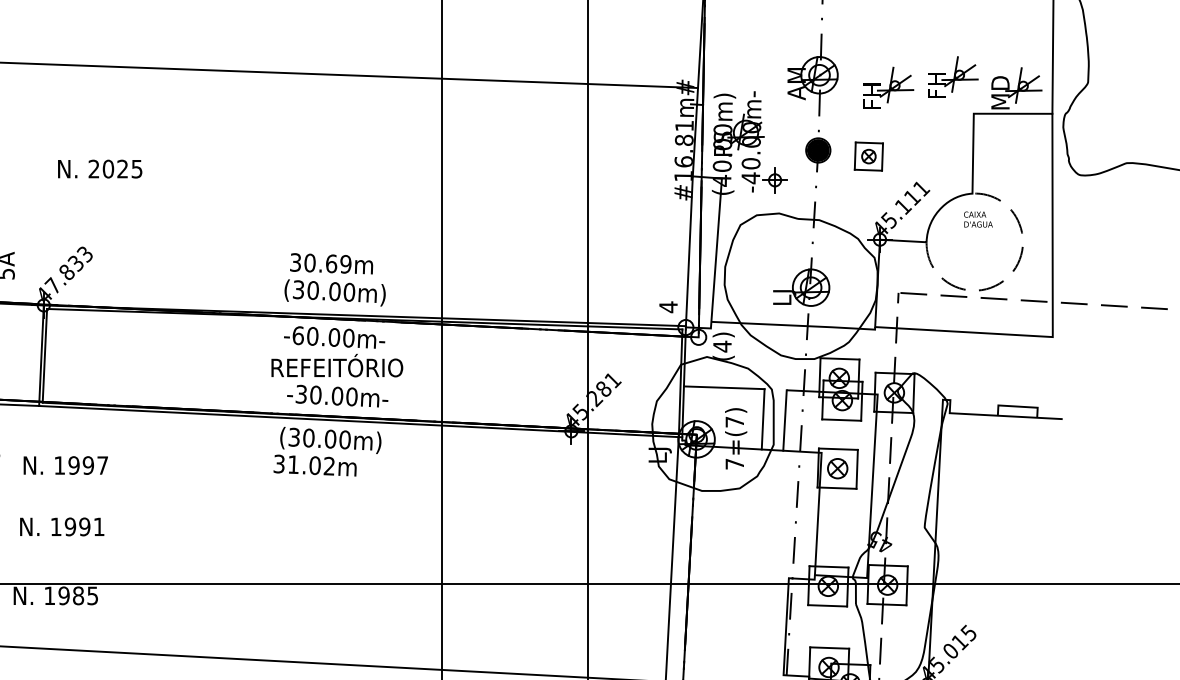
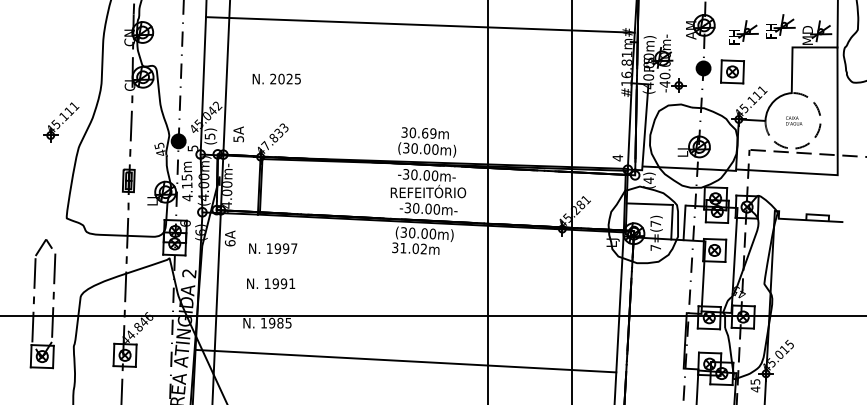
part: (868, 155) -> (732, 71), size x1.43
text: (99, 168) -> (276, 78), moved
text: (979, 218) -> (794, 120), moved
text: (297, 335) -> (405, 174), -60.00m- -> -30.00m-

